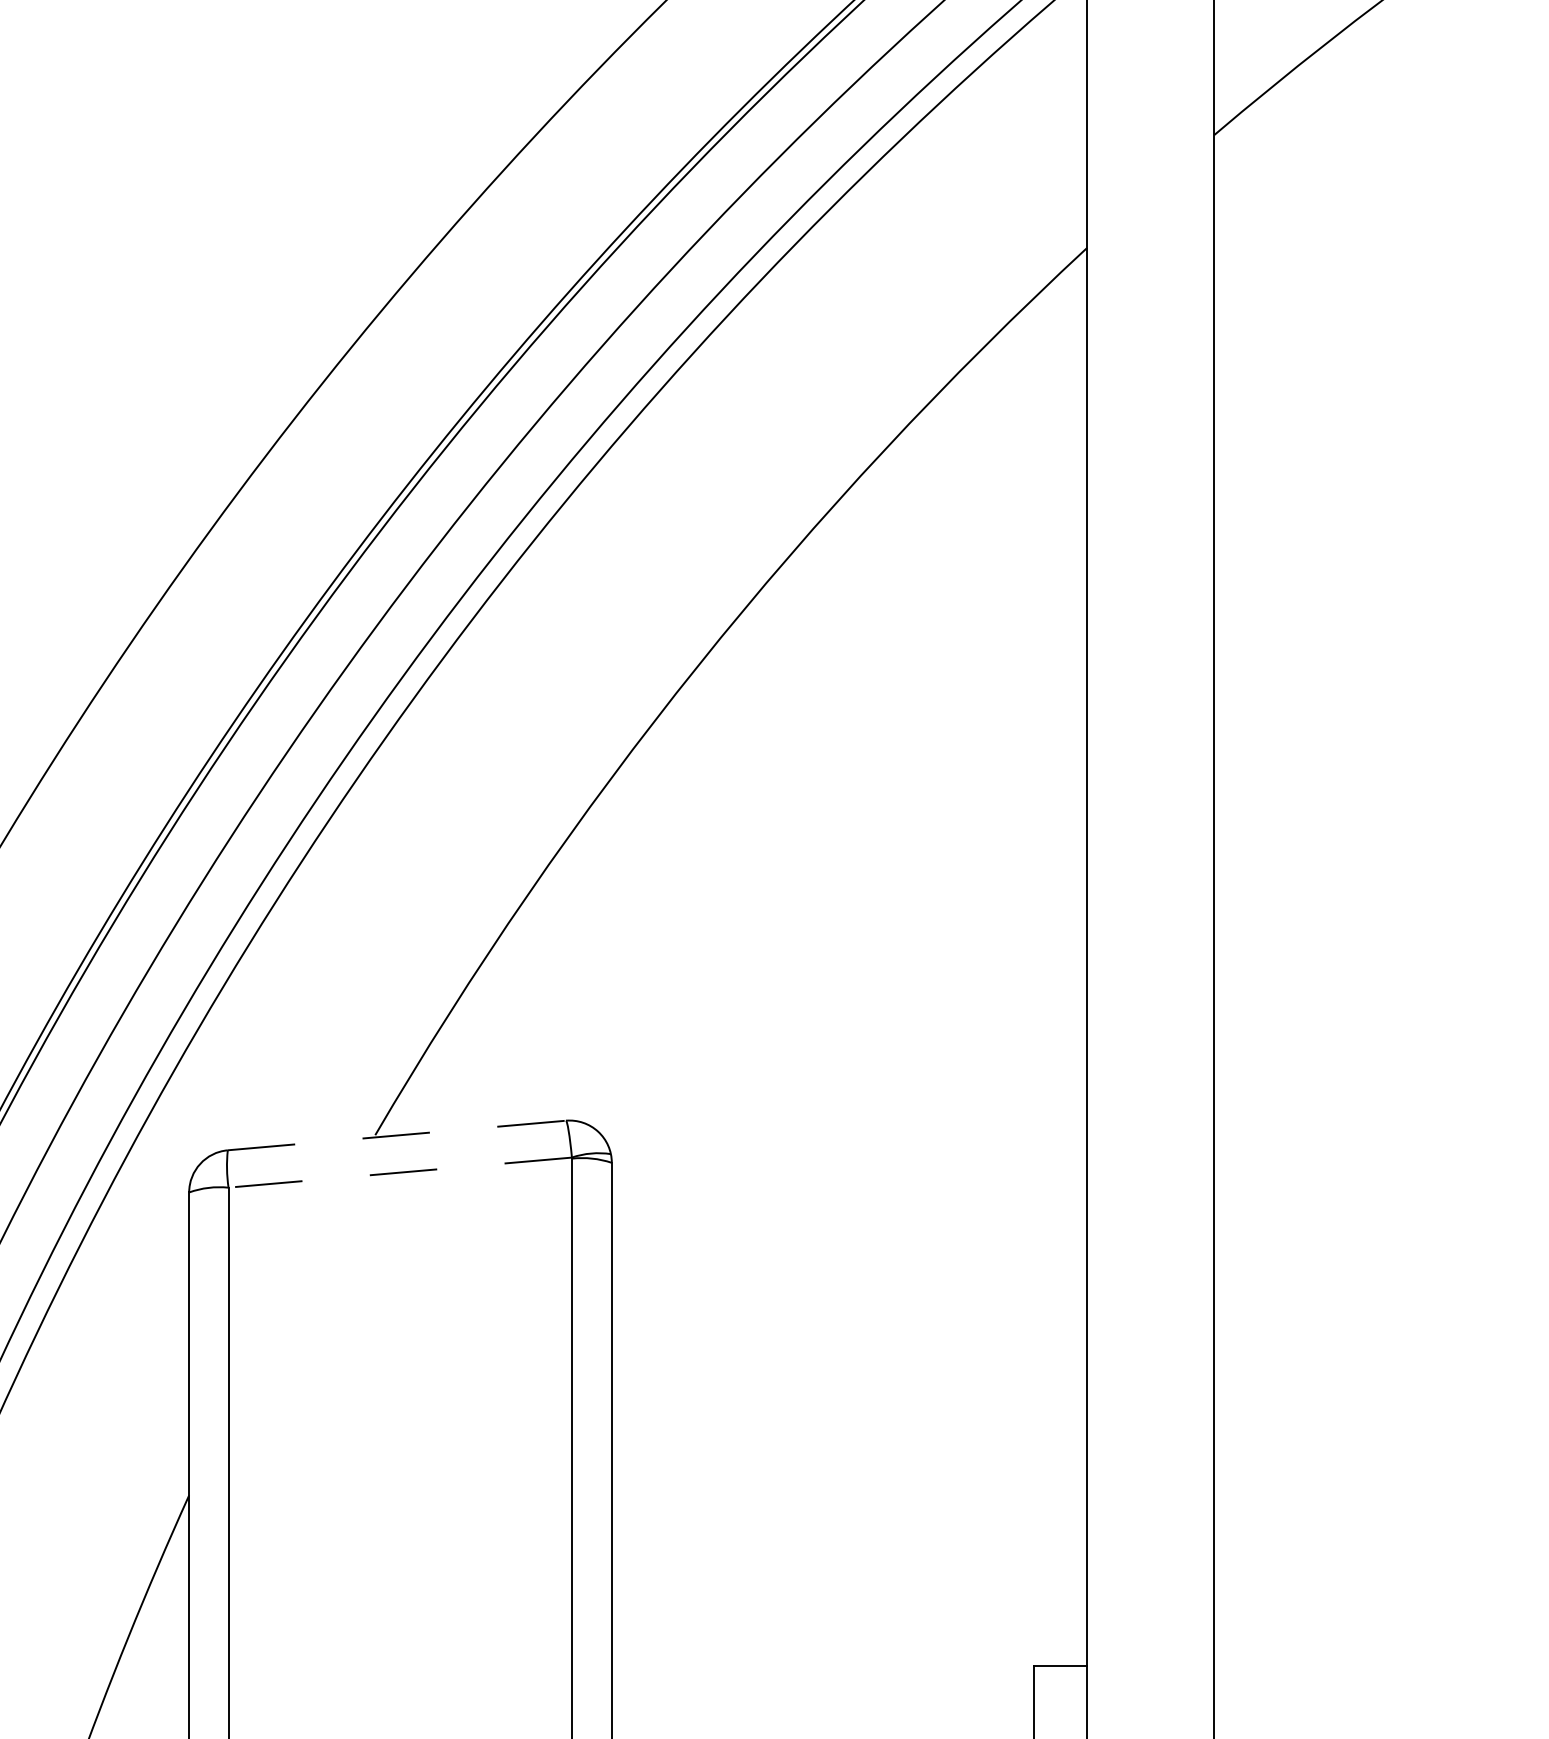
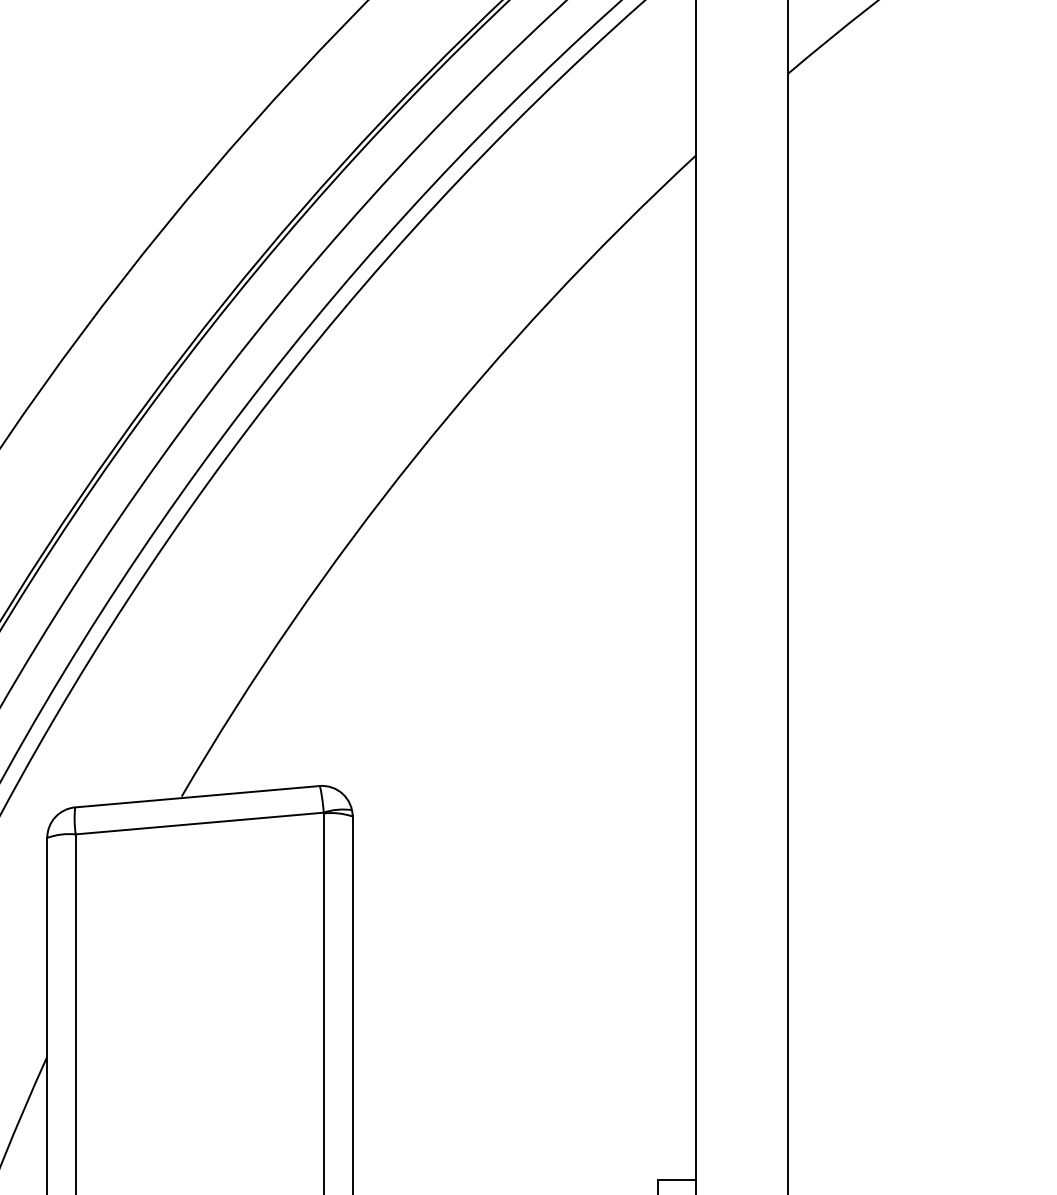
line: (396, 1135) -> (197, 796), dashed -> solid
line: (399, 1172) -> (199, 823), dashed -> solid

